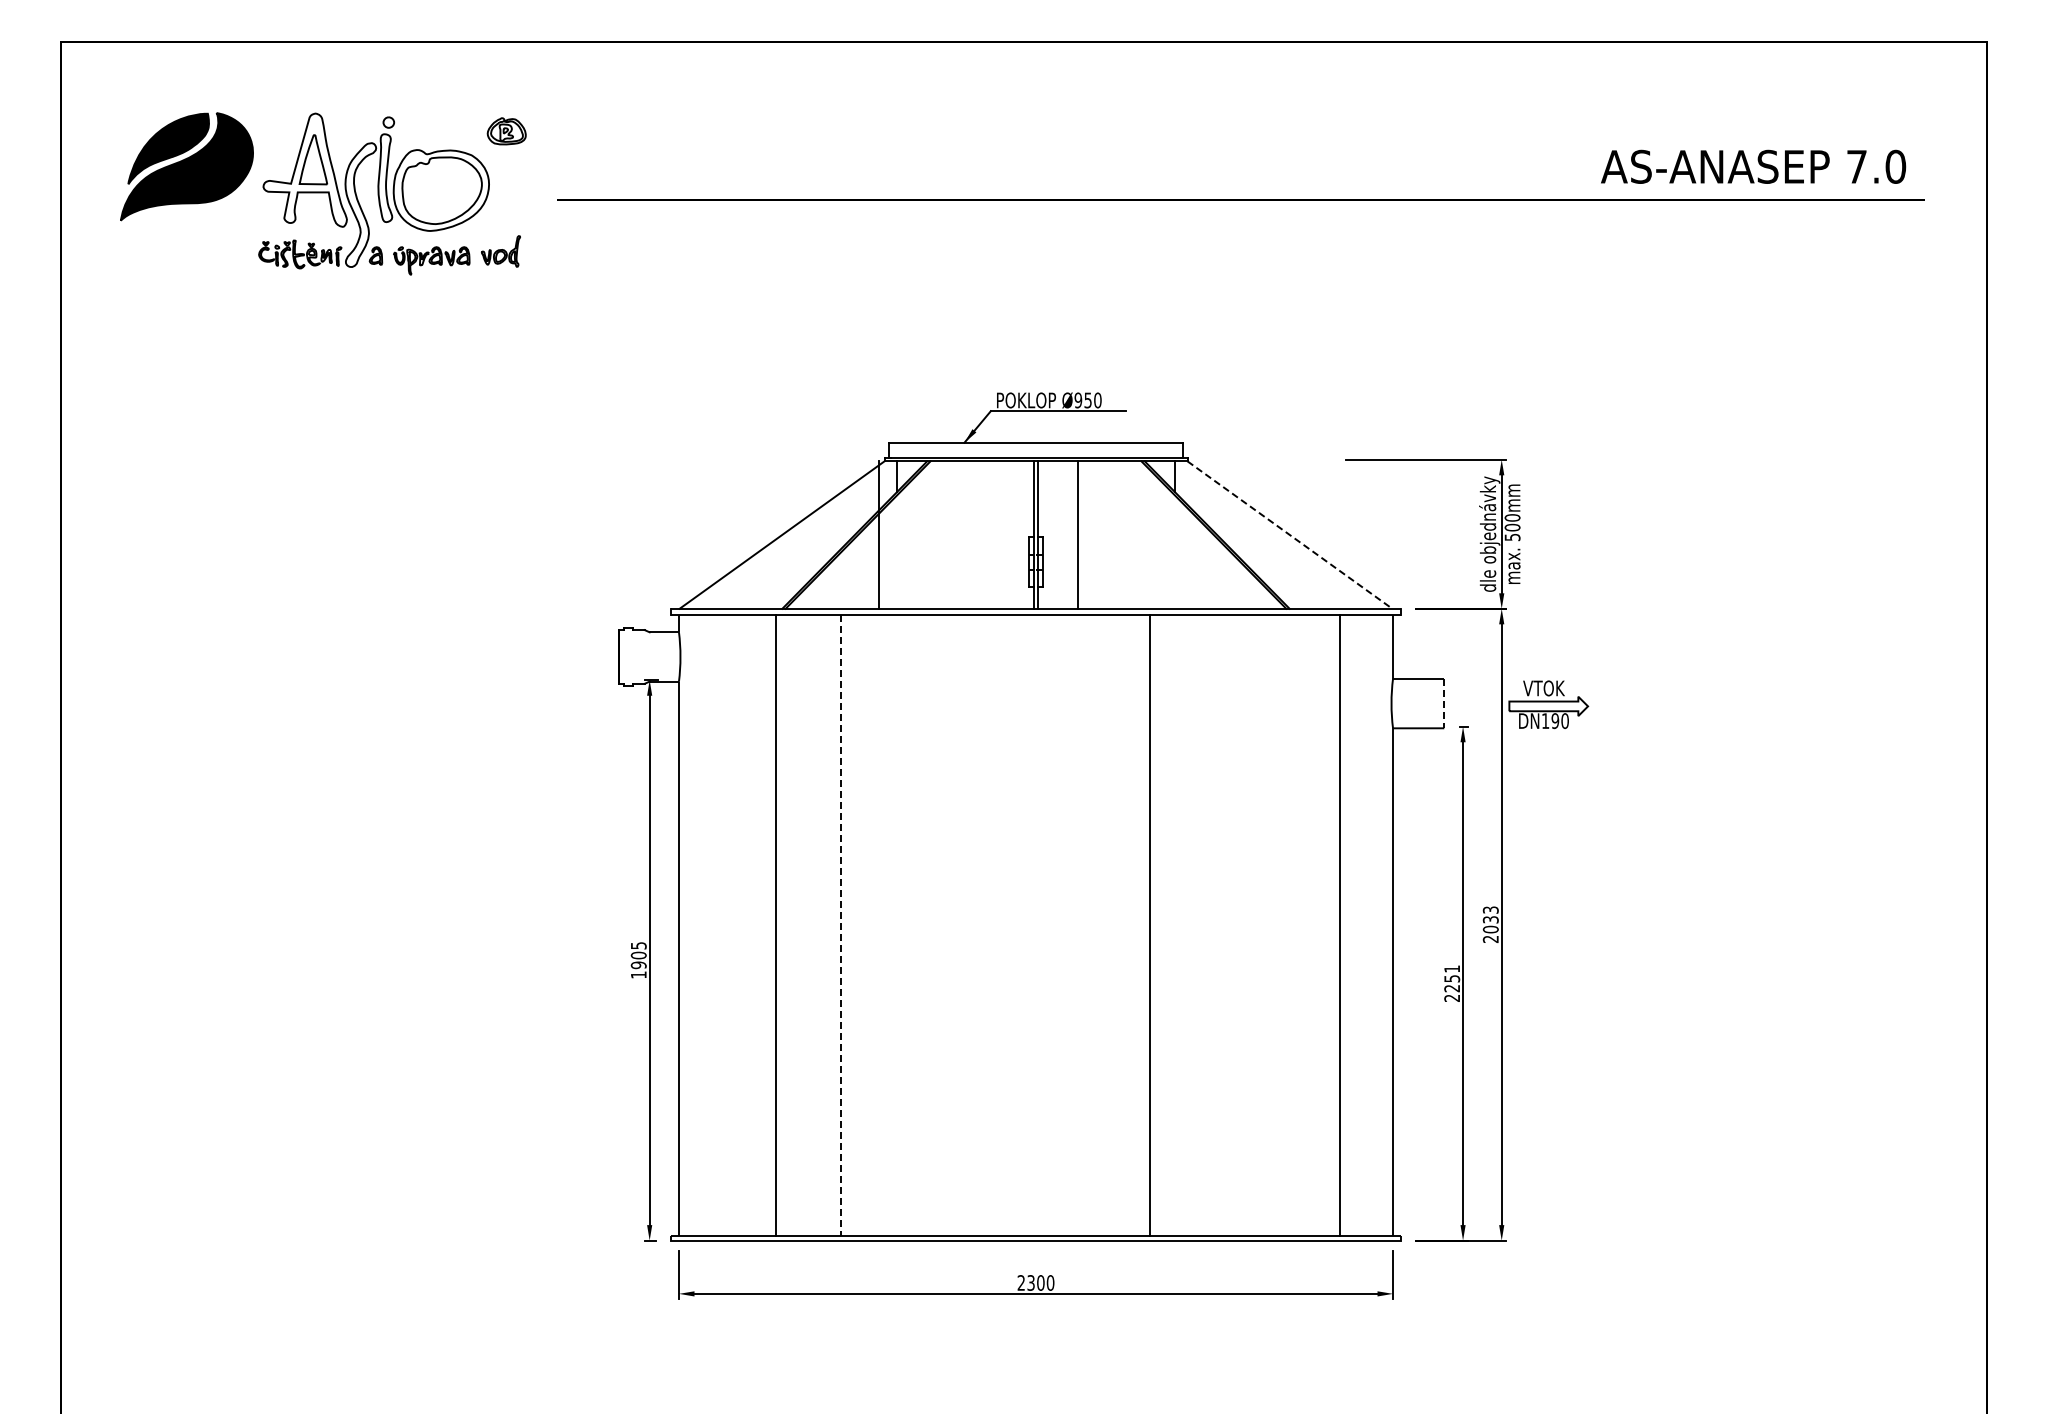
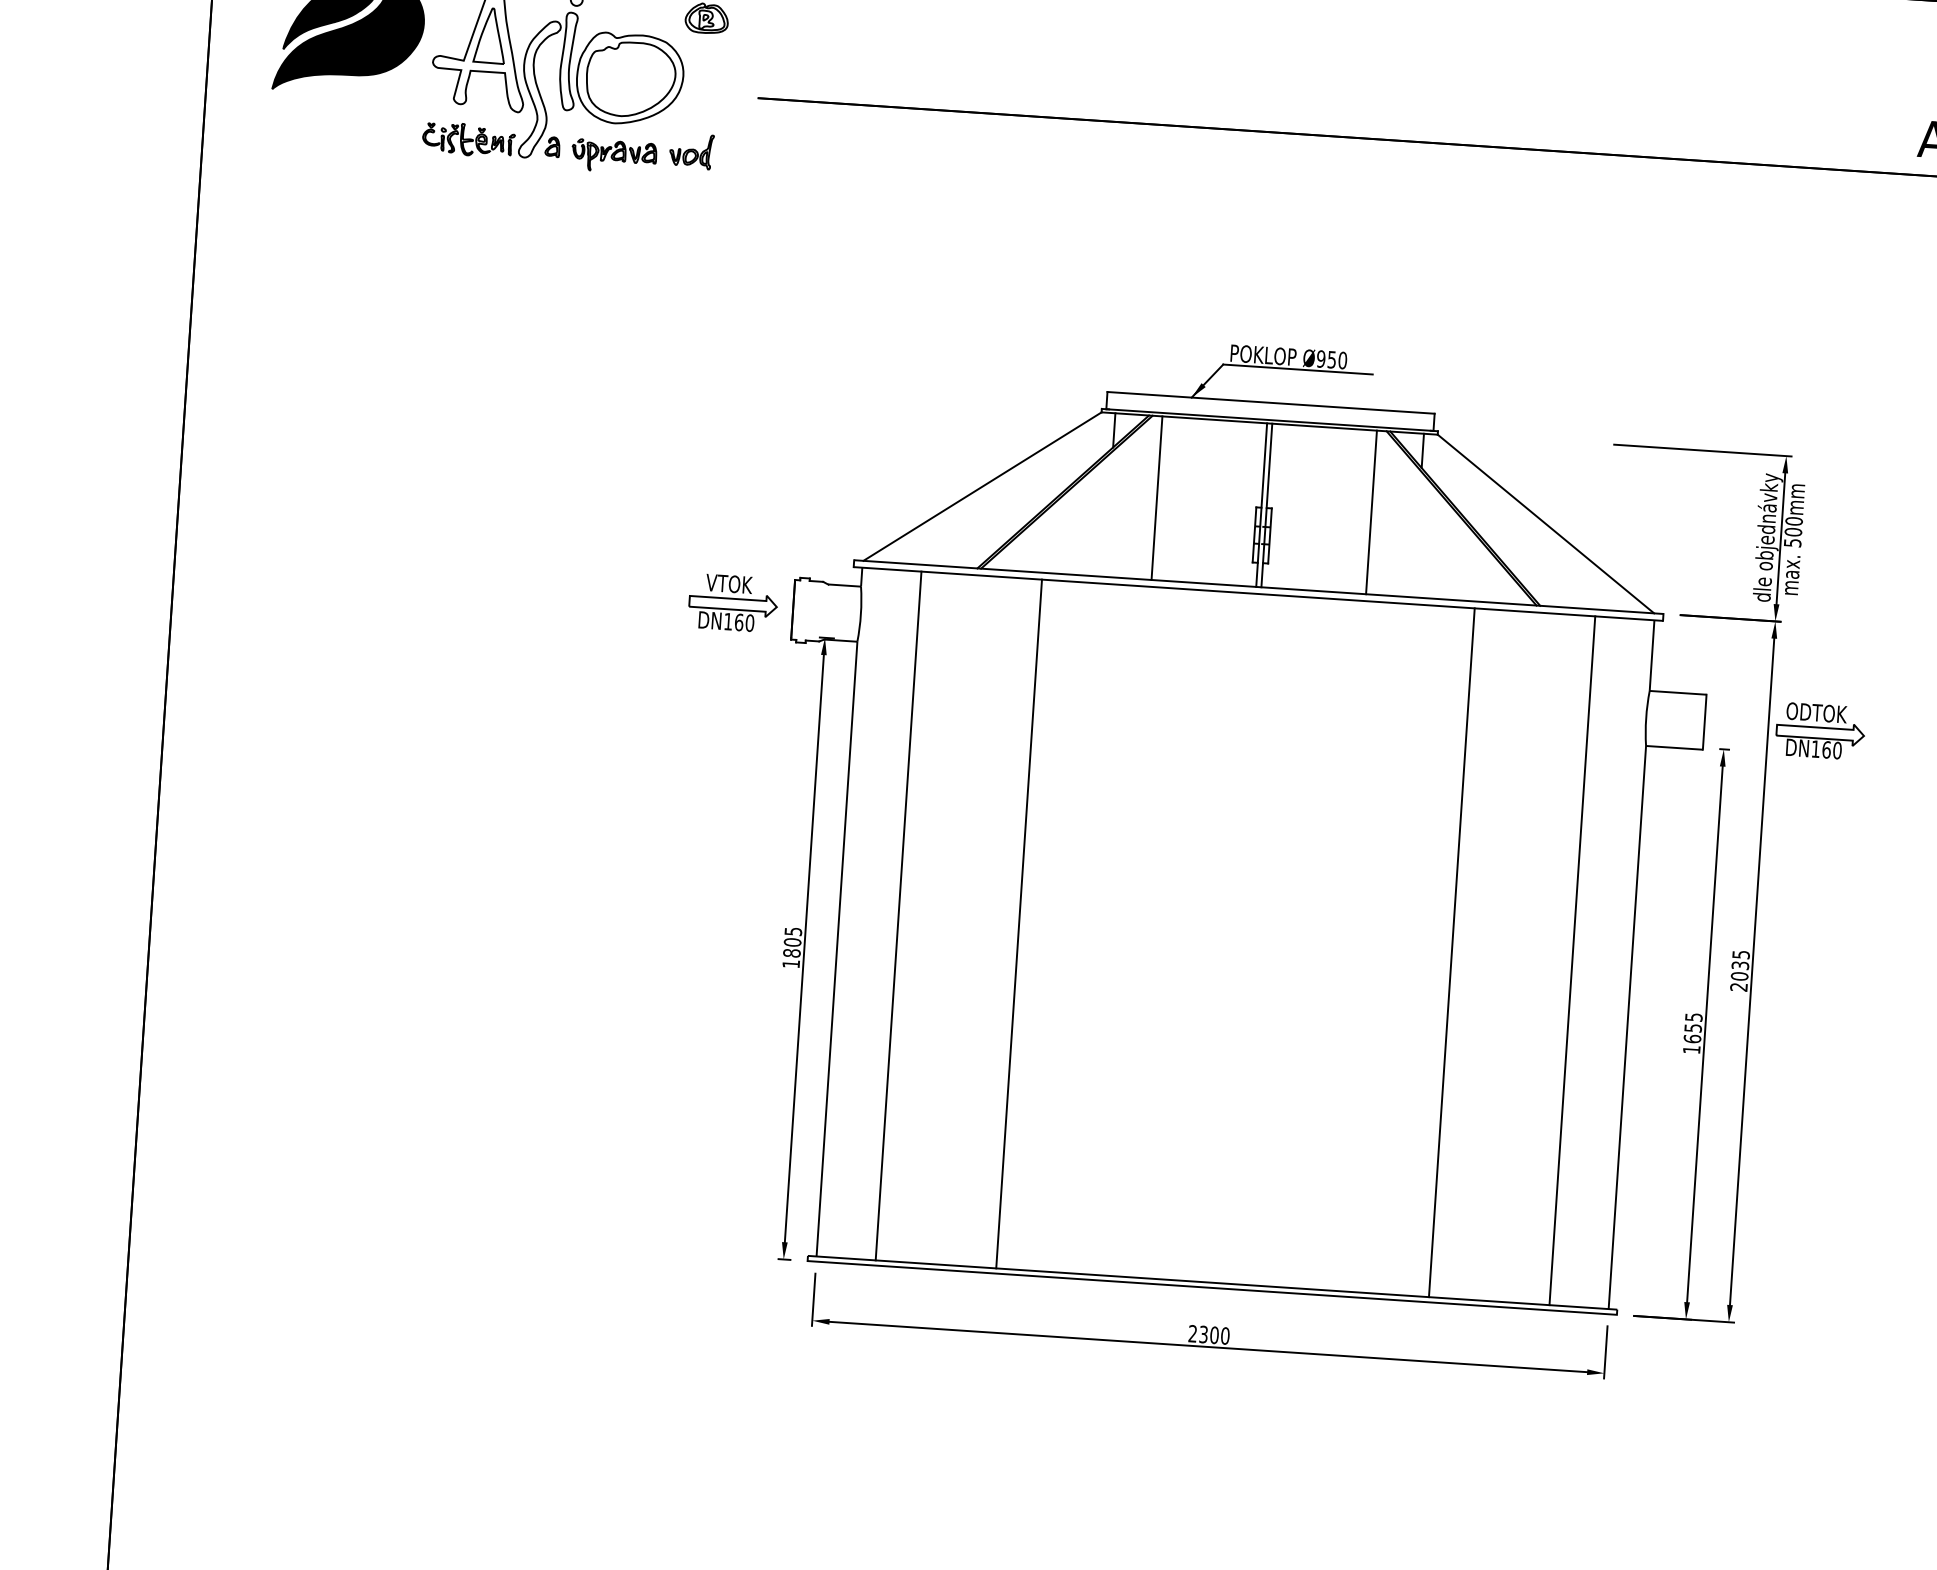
line: (879, 534) -> (1157, 497), moved
line: (1077, 534) -> (1371, 511), moved
line: (1290, 535) -> (1546, 524), dashed -> solid
part: (565, 654) -> (733, 603), added
text: (1544, 688) -> (1816, 712), VTOK -> ODTOK
line: (1444, 703) -> (1704, 722), dashed -> solid
text: (1555, 721) -> (1826, 750), DN190 -> DN160
text: (1490, 909) -> (1740, 954), 2033 -> 2035
line: (776, 925) -> (898, 916), moved
line: (1150, 925) -> (1452, 952), moved
line: (840, 926) -> (1018, 925), dashed -> solid
text: (638, 965) -> (791, 953), 1905 -> 1805
text: (1452, 983) -> (1693, 1033), 2251 -> 1655

